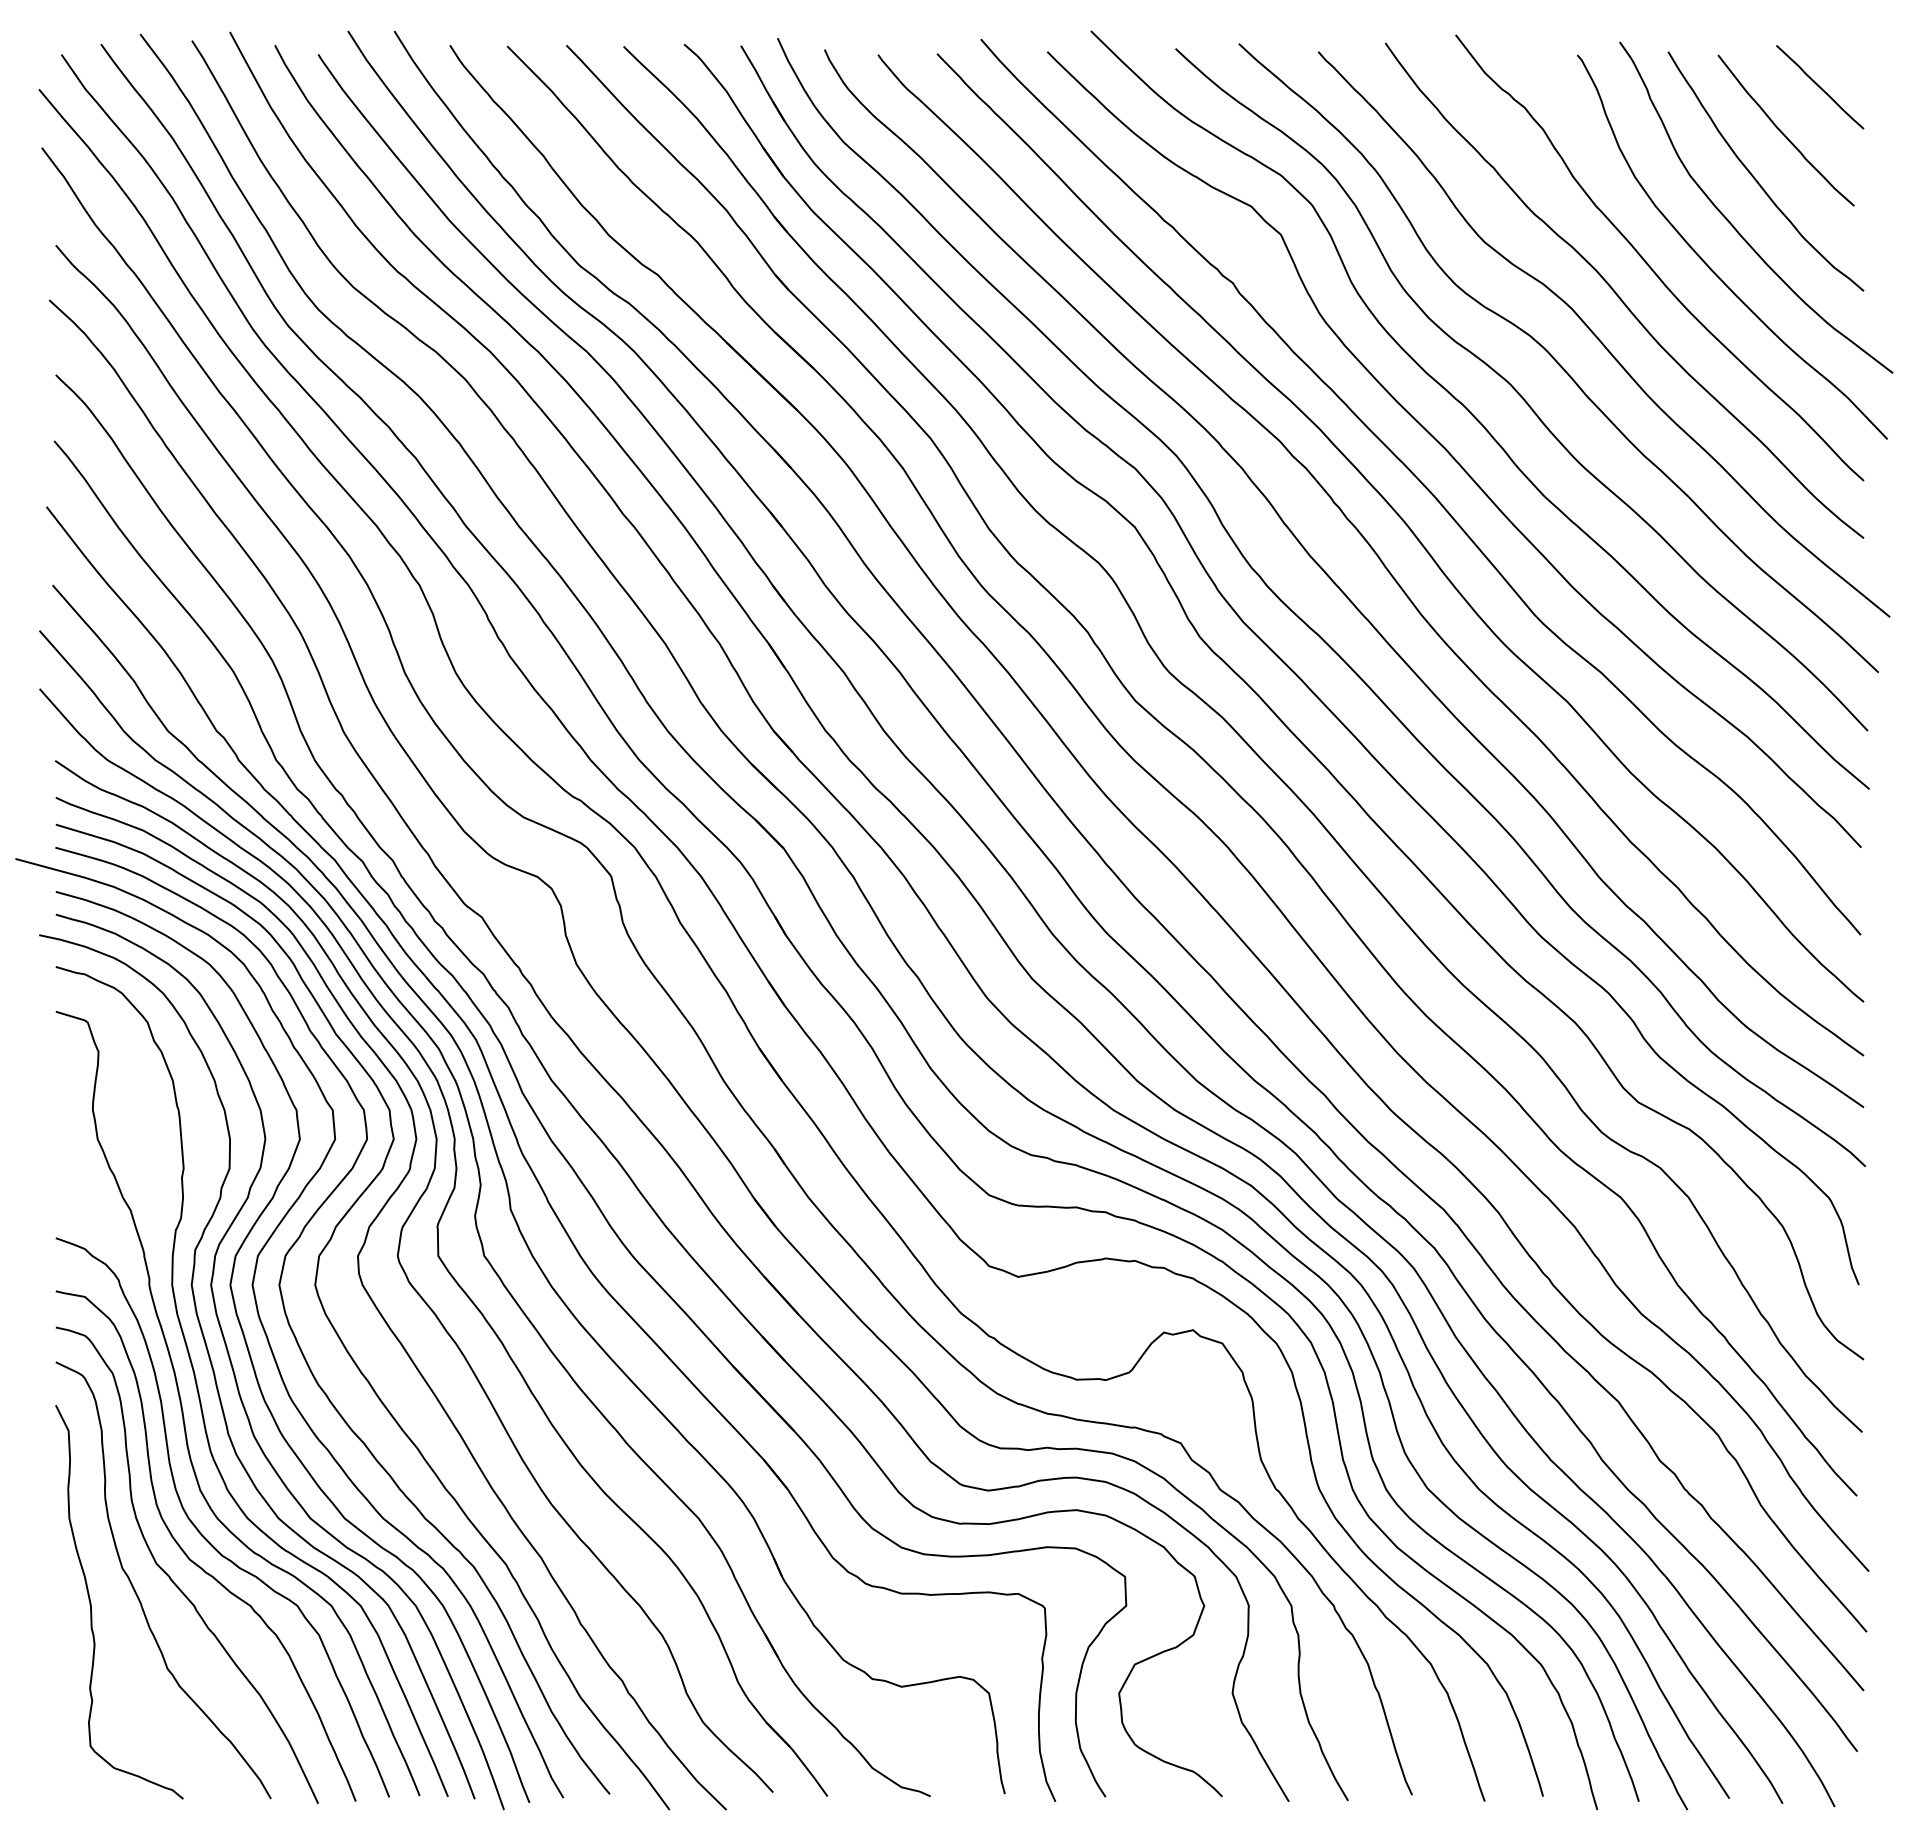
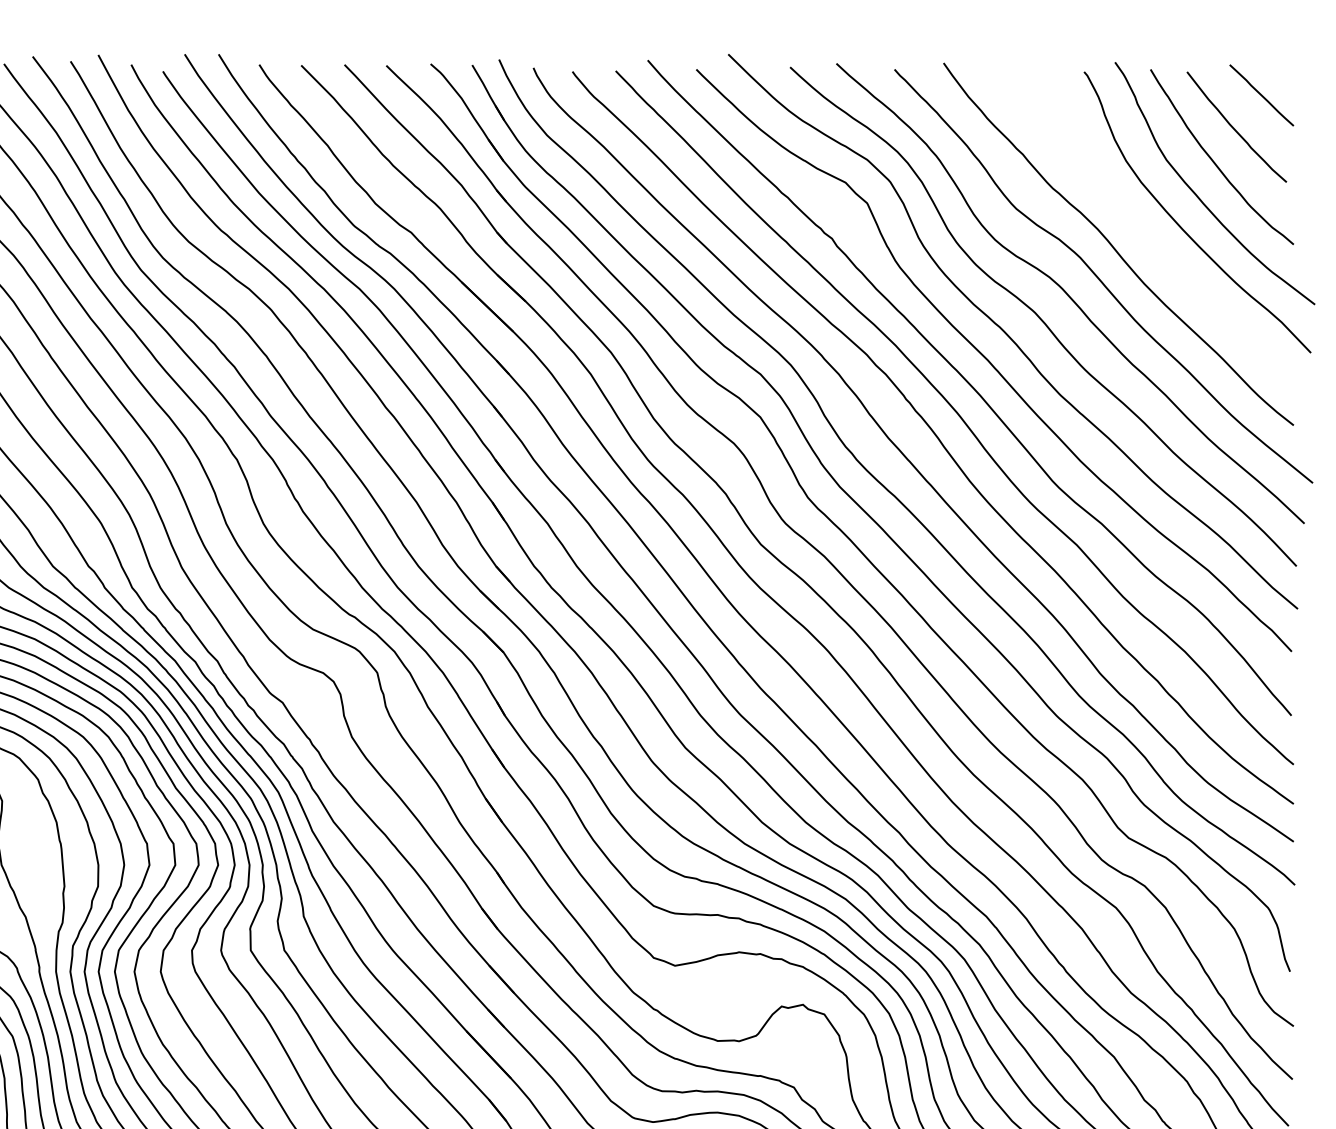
curve: (1649, 264) -> (1136, 225), removed

